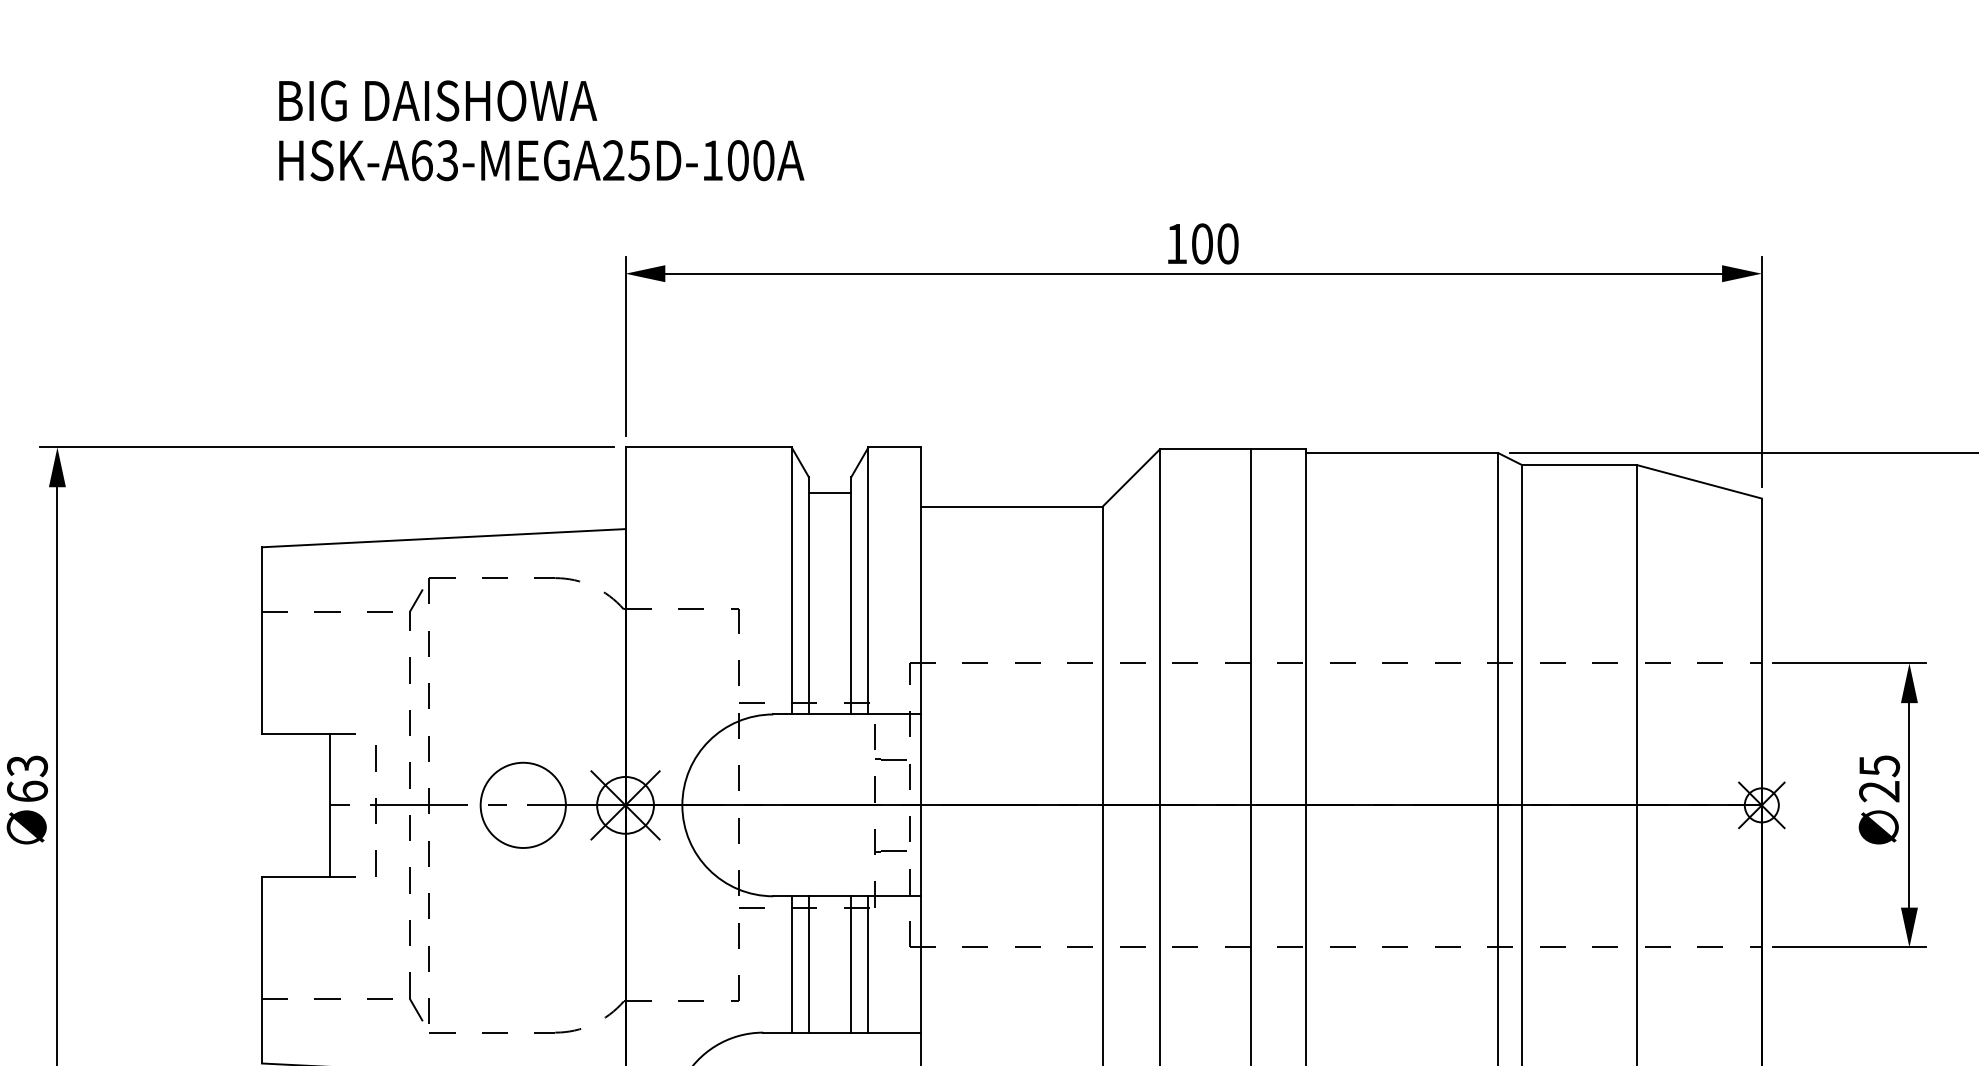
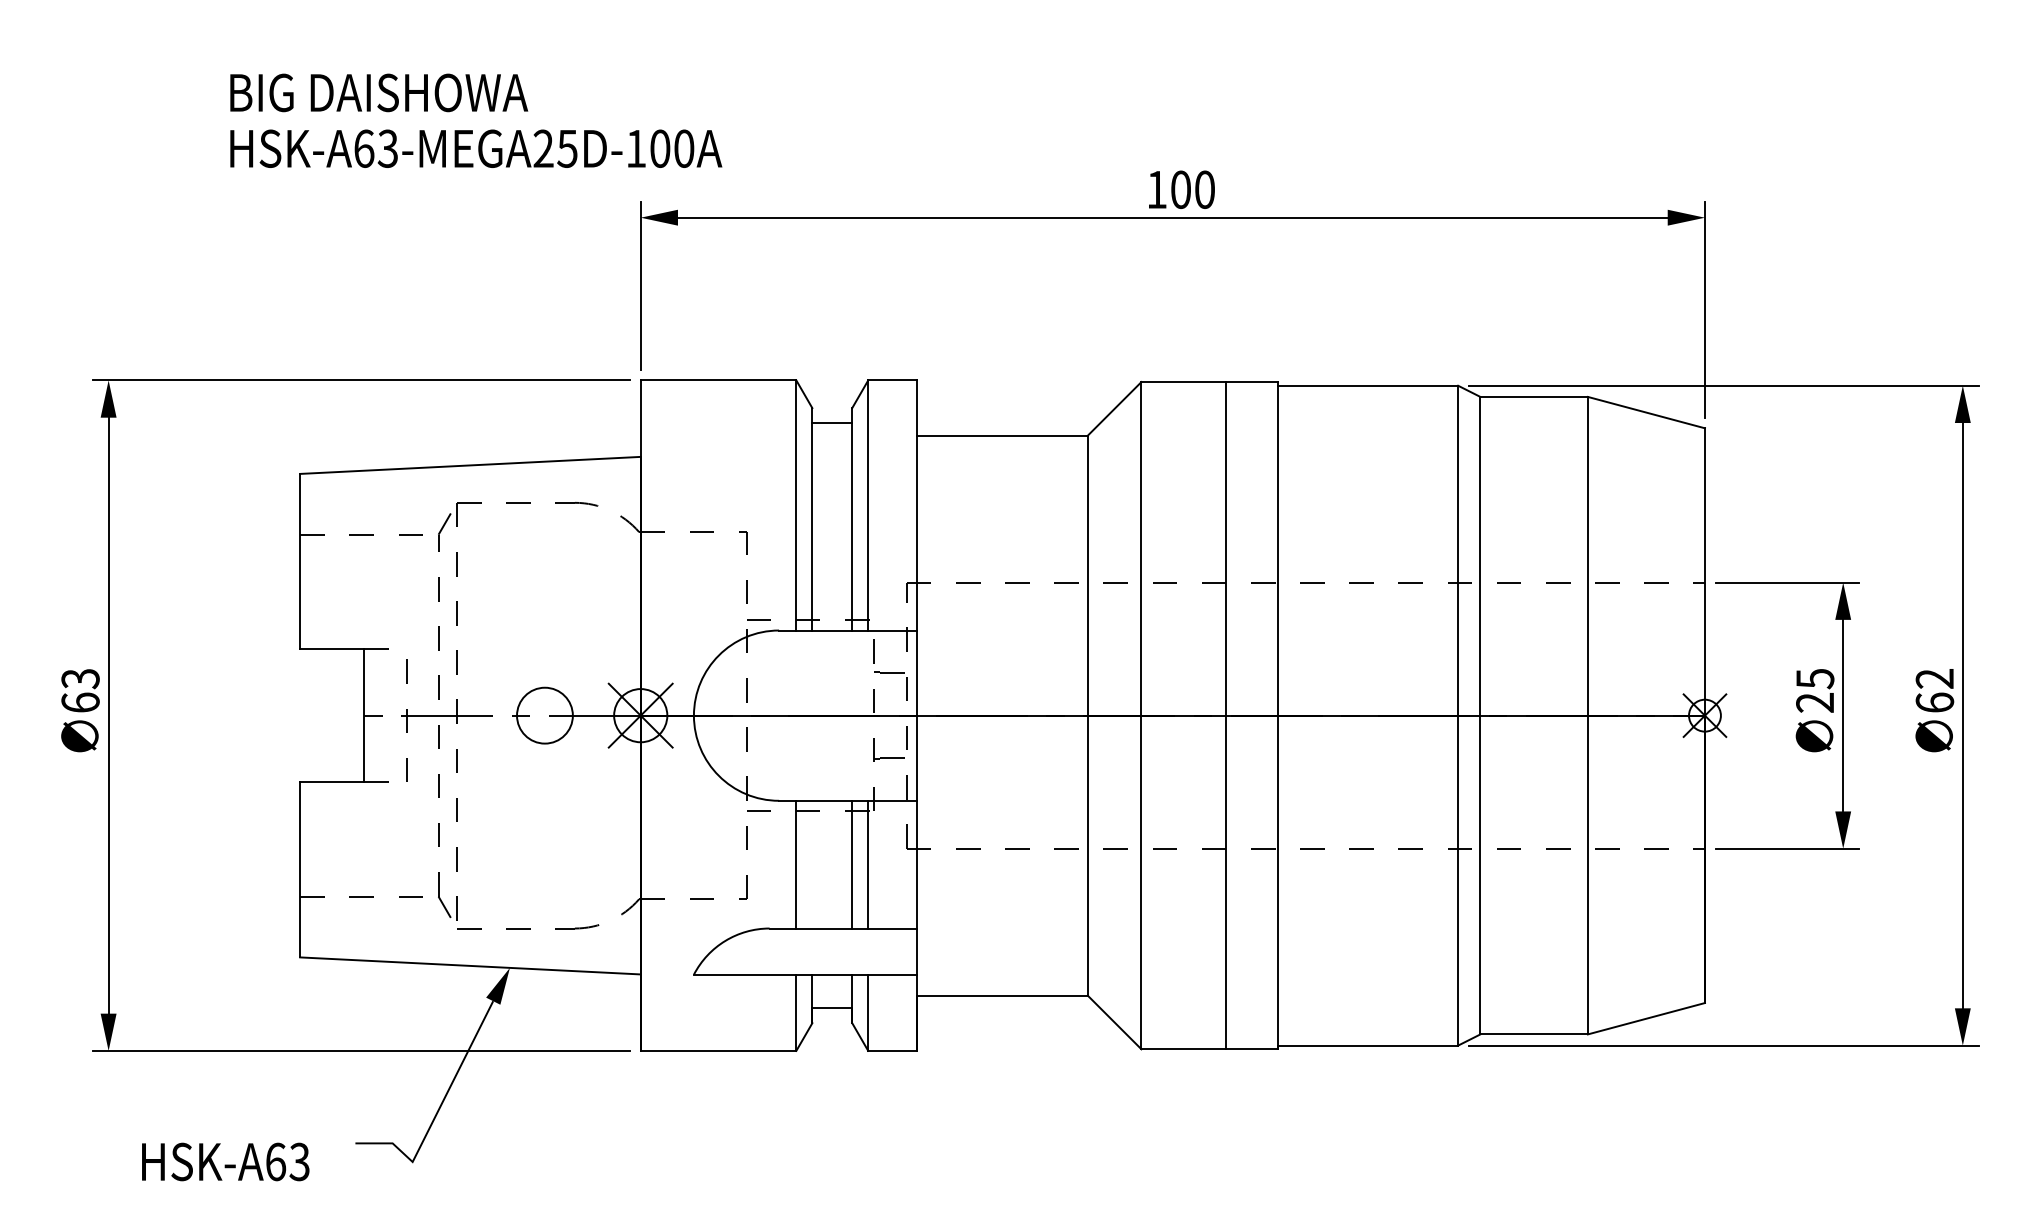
text: (542, 130) -> (476, 120), moved
circle: (522, 805) -> (544, 715), size x0.7
line: (808, 964) -> (812, 864), removed

